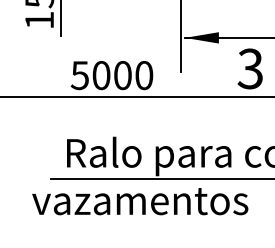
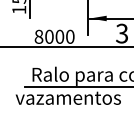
text: (79, 74) -> (38, 36), 5000 -> 8000

